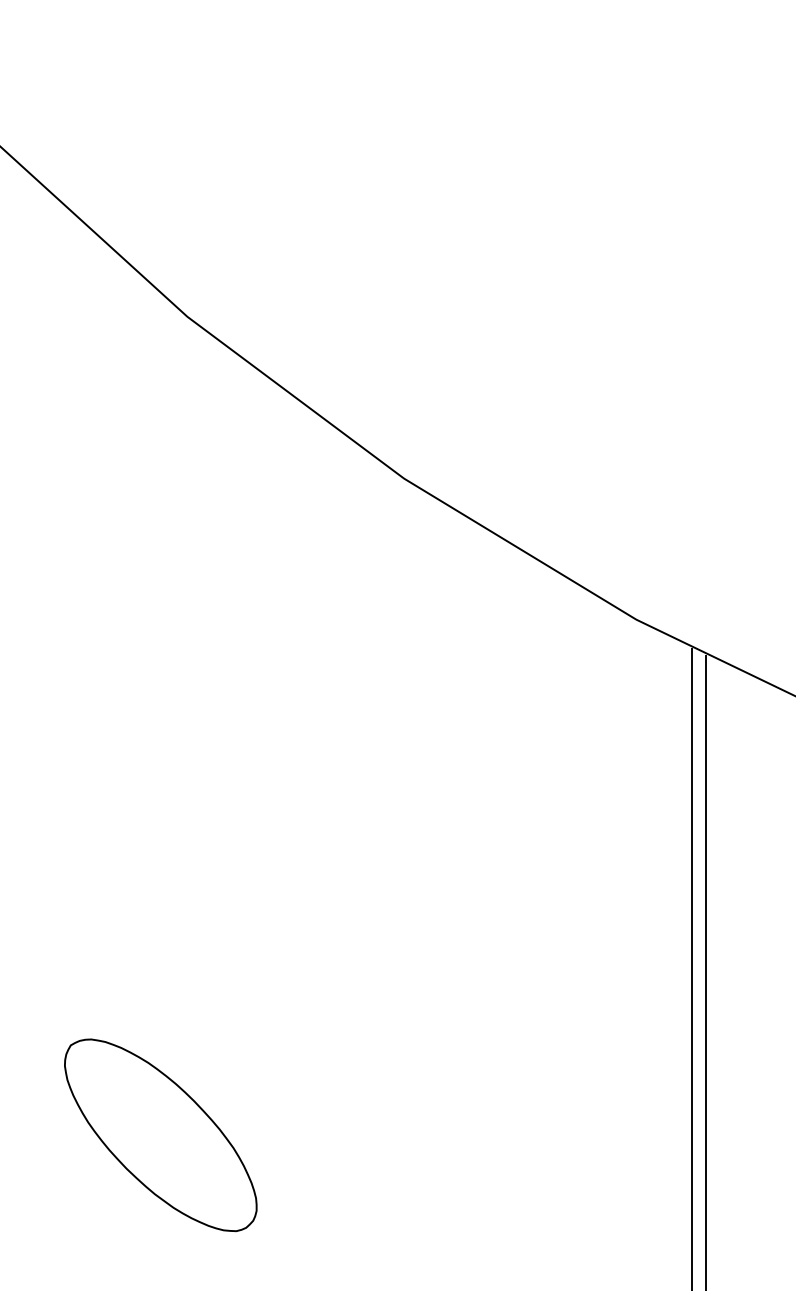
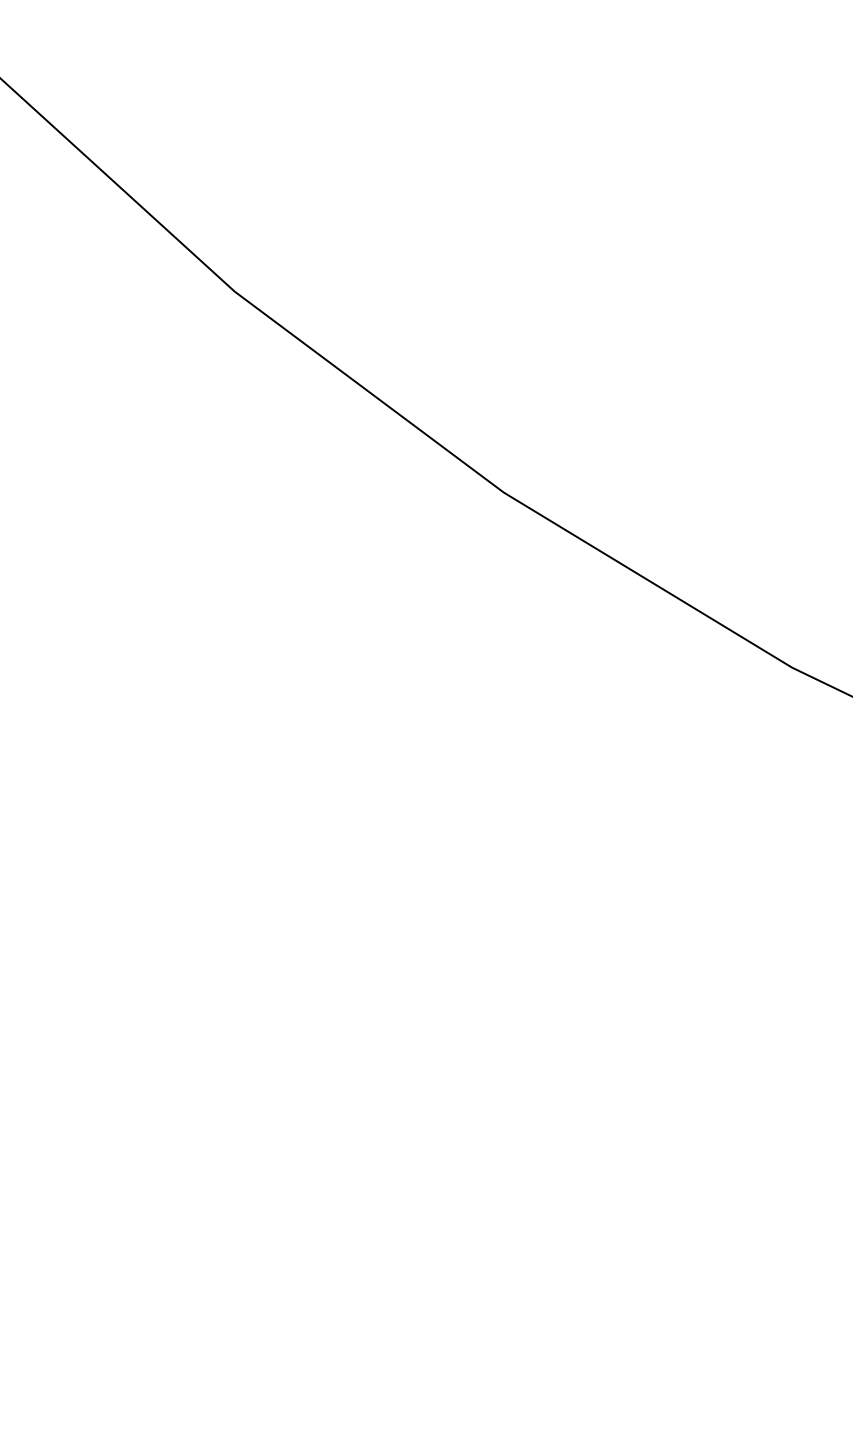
part: (160, 1135) -> (201, 1308), removed

